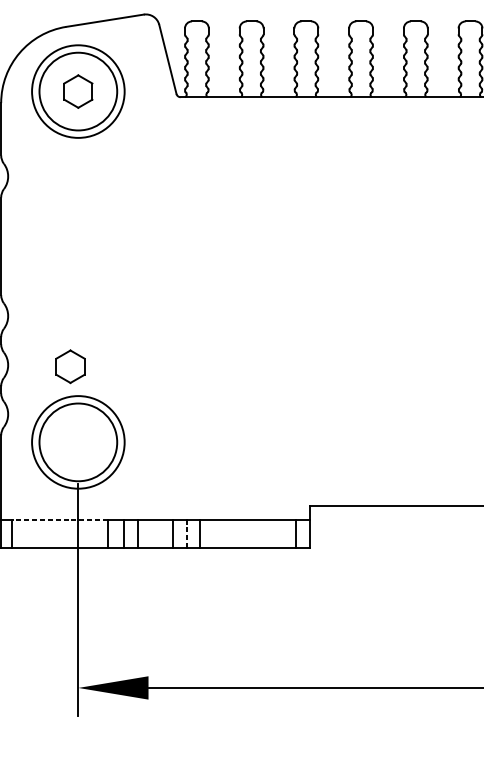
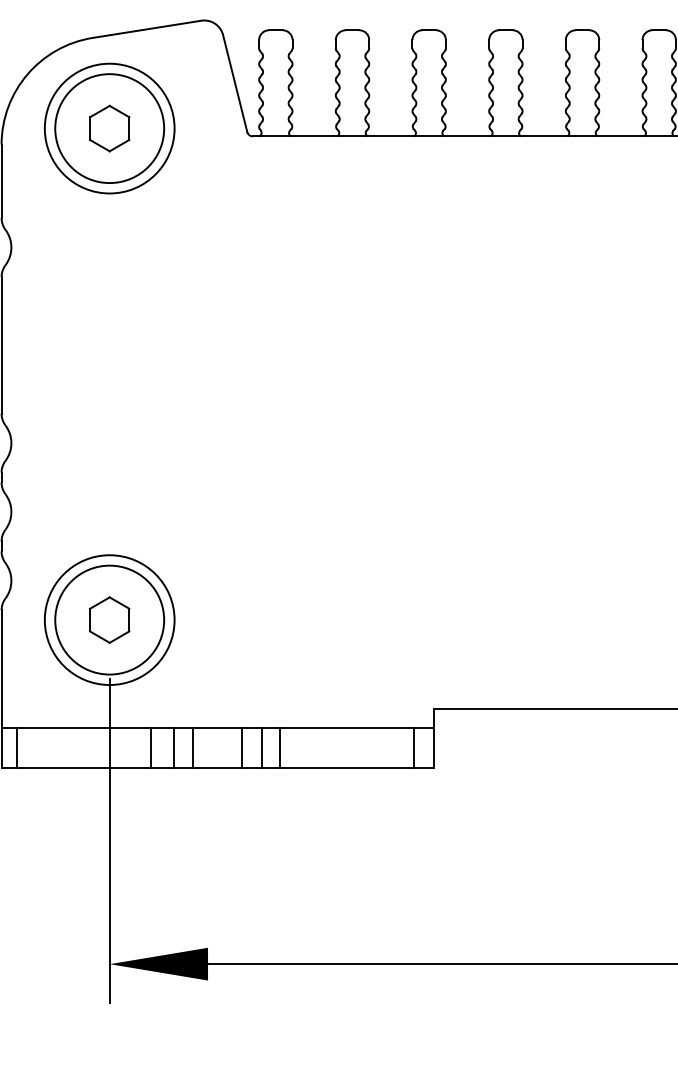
part: (70, 366) -> (109, 619), moved
line: (59, 519) -> (83, 728), dashed -> solid
line: (187, 533) -> (262, 747), dashed -> solid

